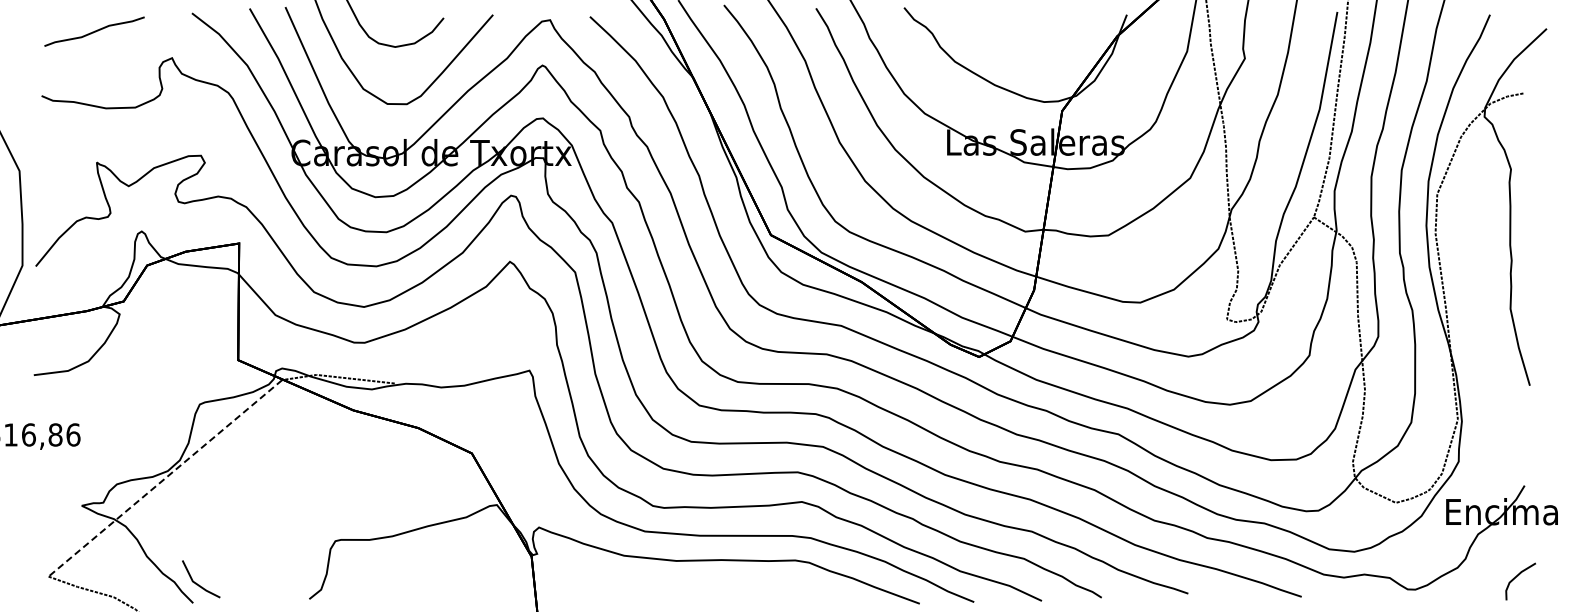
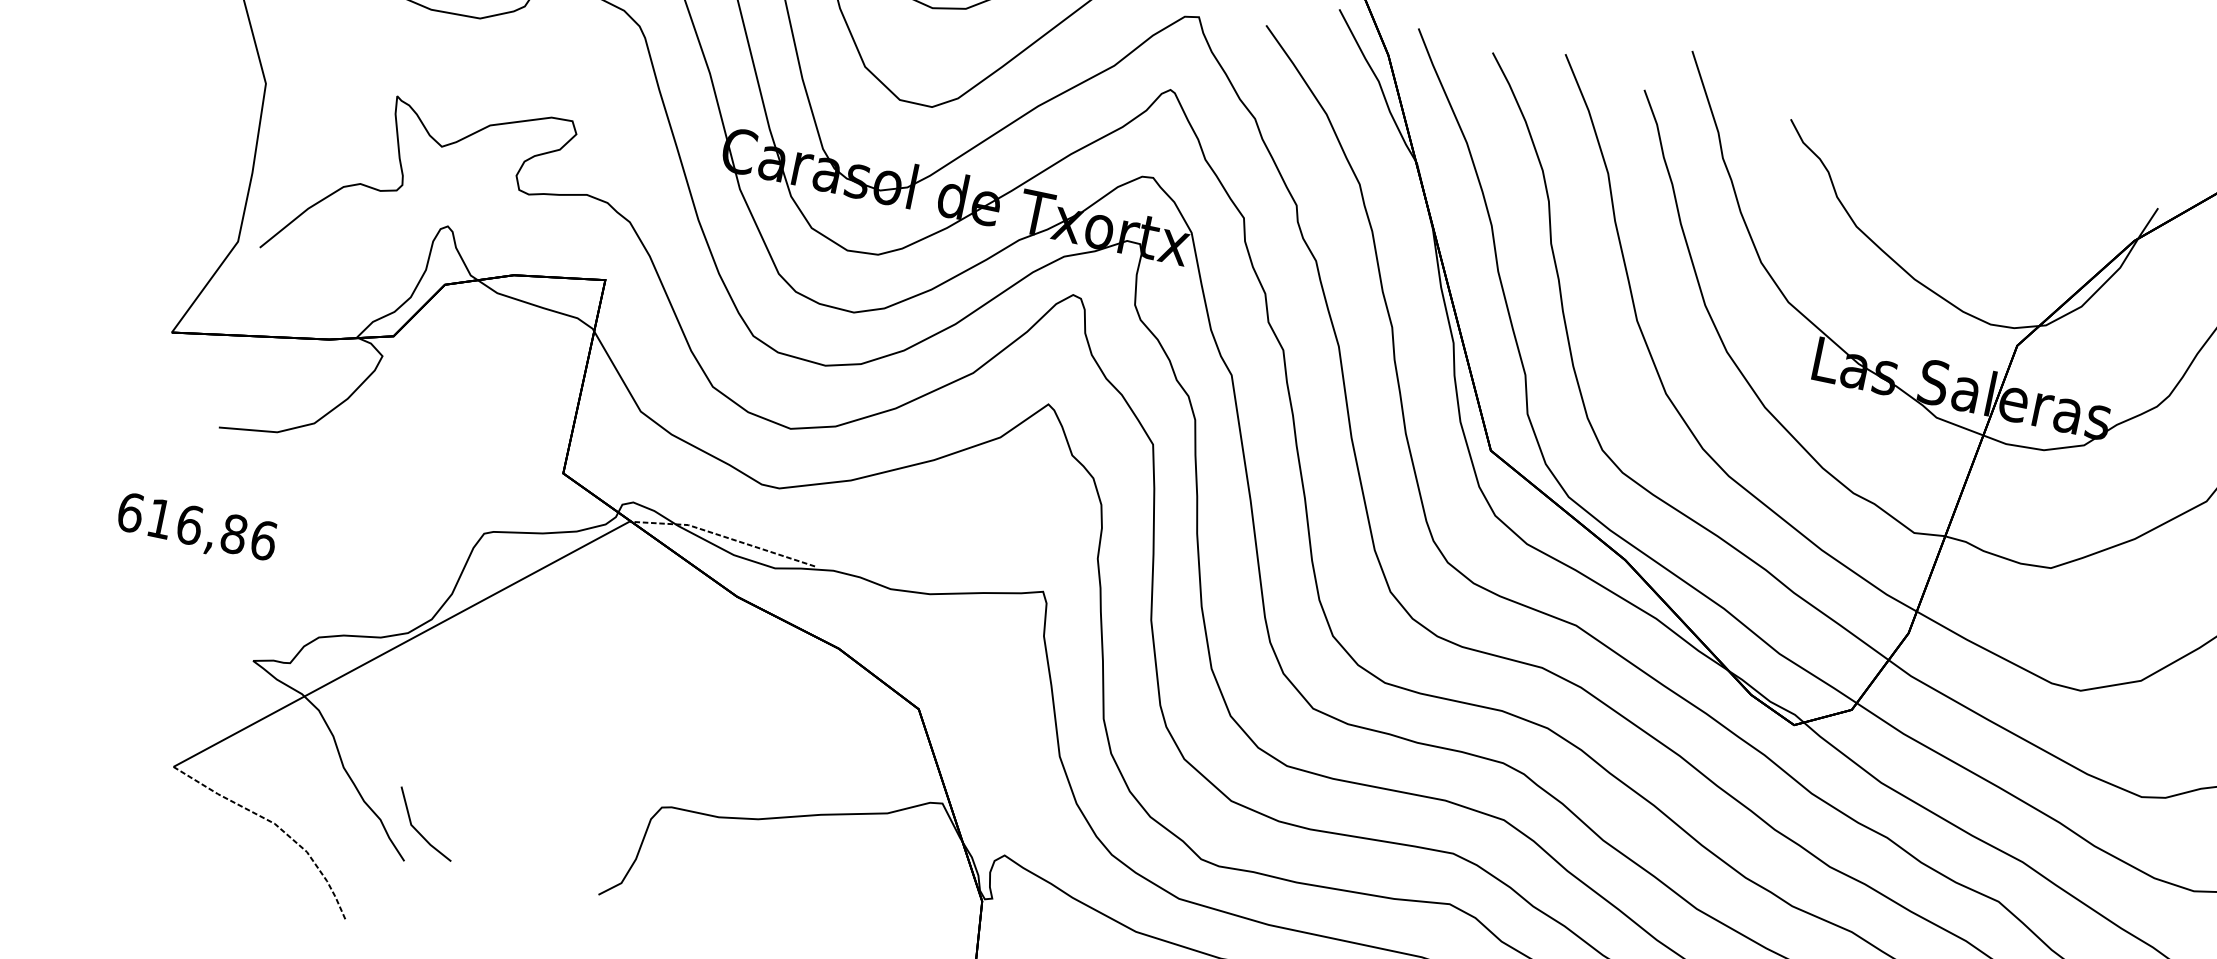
line: (165, 478) -> (401, 644), dashed -> solid

